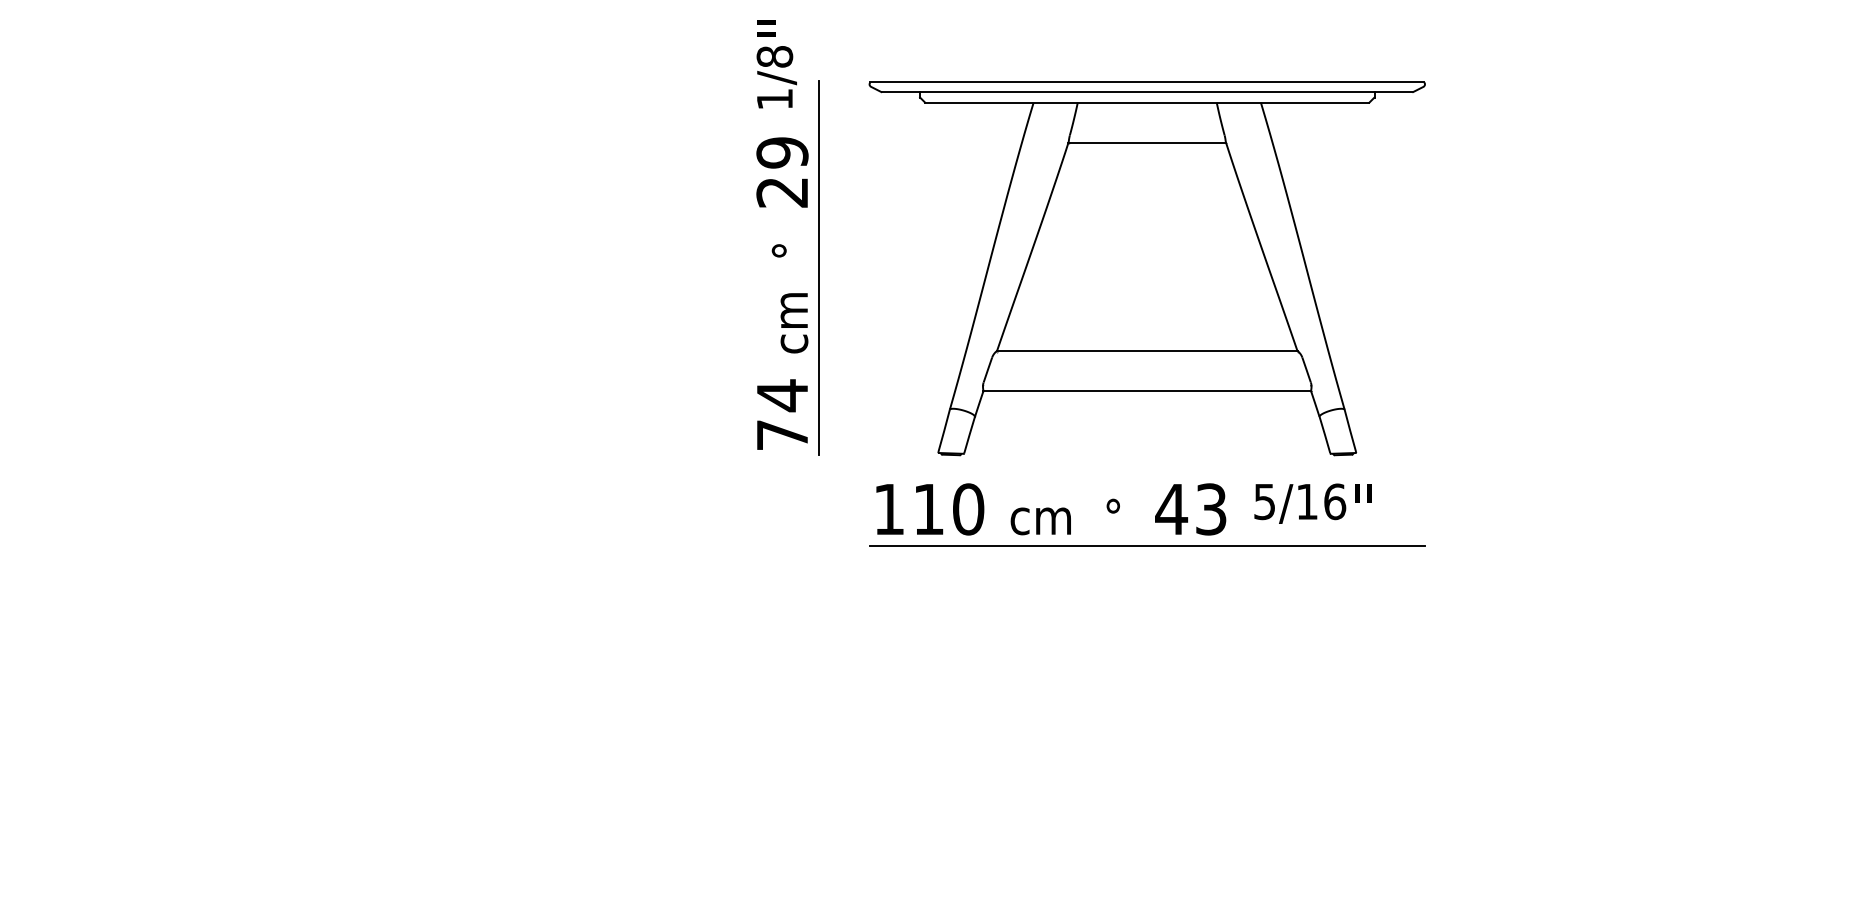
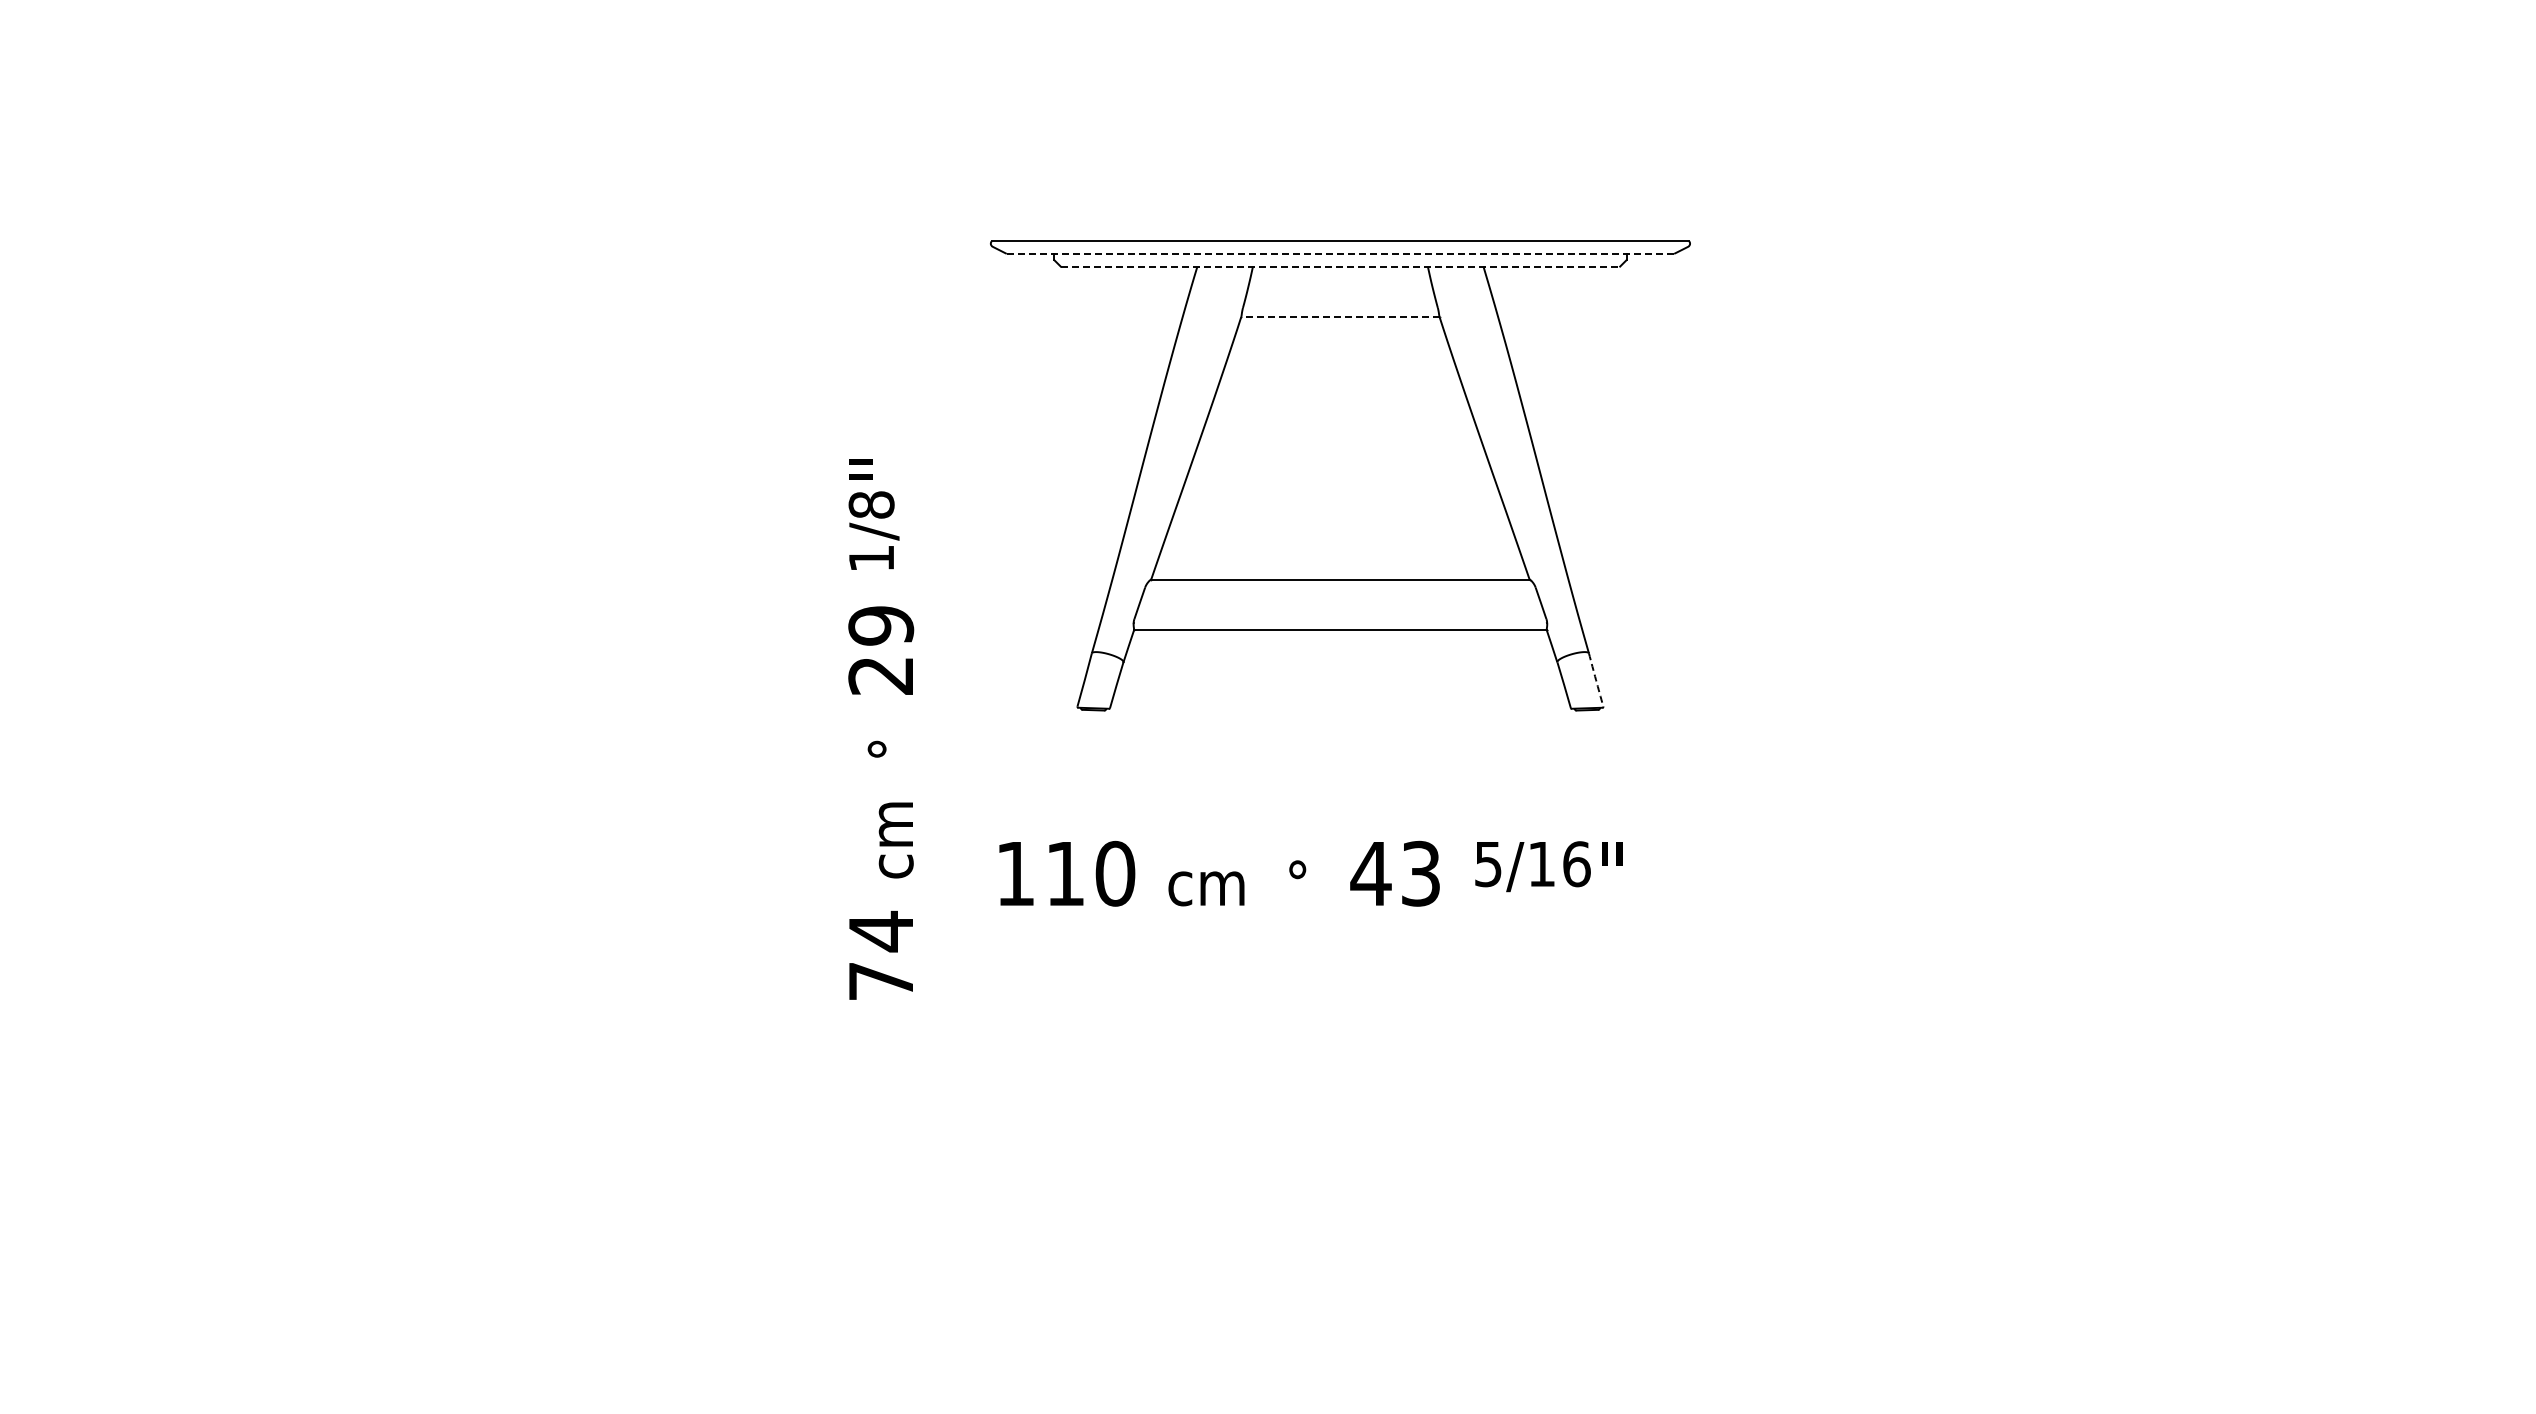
line: (1147, 92) -> (1340, 253), solid -> dashed
line: (1147, 102) -> (1340, 266), solid -> dashed
line: (1146, 143) -> (1339, 317), solid -> dashed
text: (782, 235) -> (881, 729), moved
line: (819, 267) -> (927, 474), removed
arc: (1350, 431) -> (1596, 680), solid -> dashed
text: (1123, 509) -> (1310, 873), moved
line: (1147, 545) -> (1340, 824), removed

